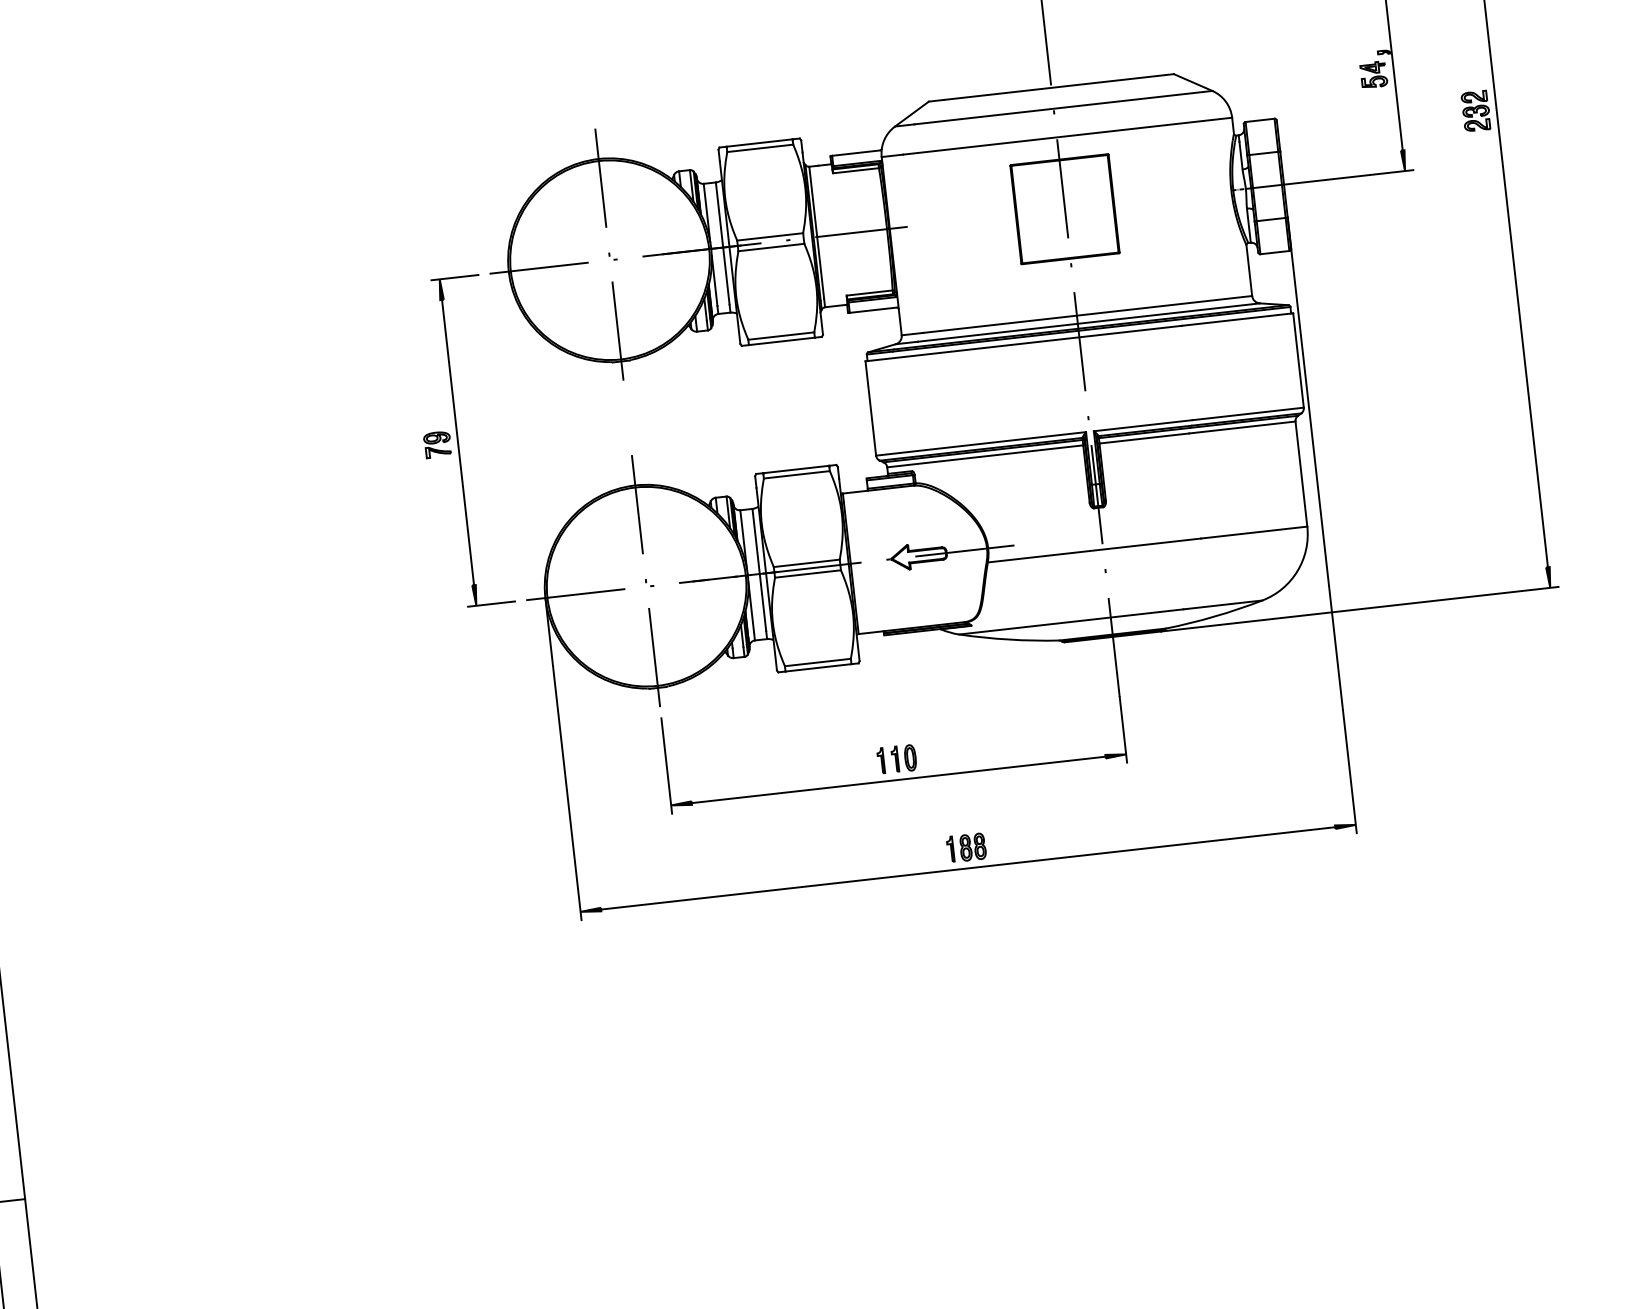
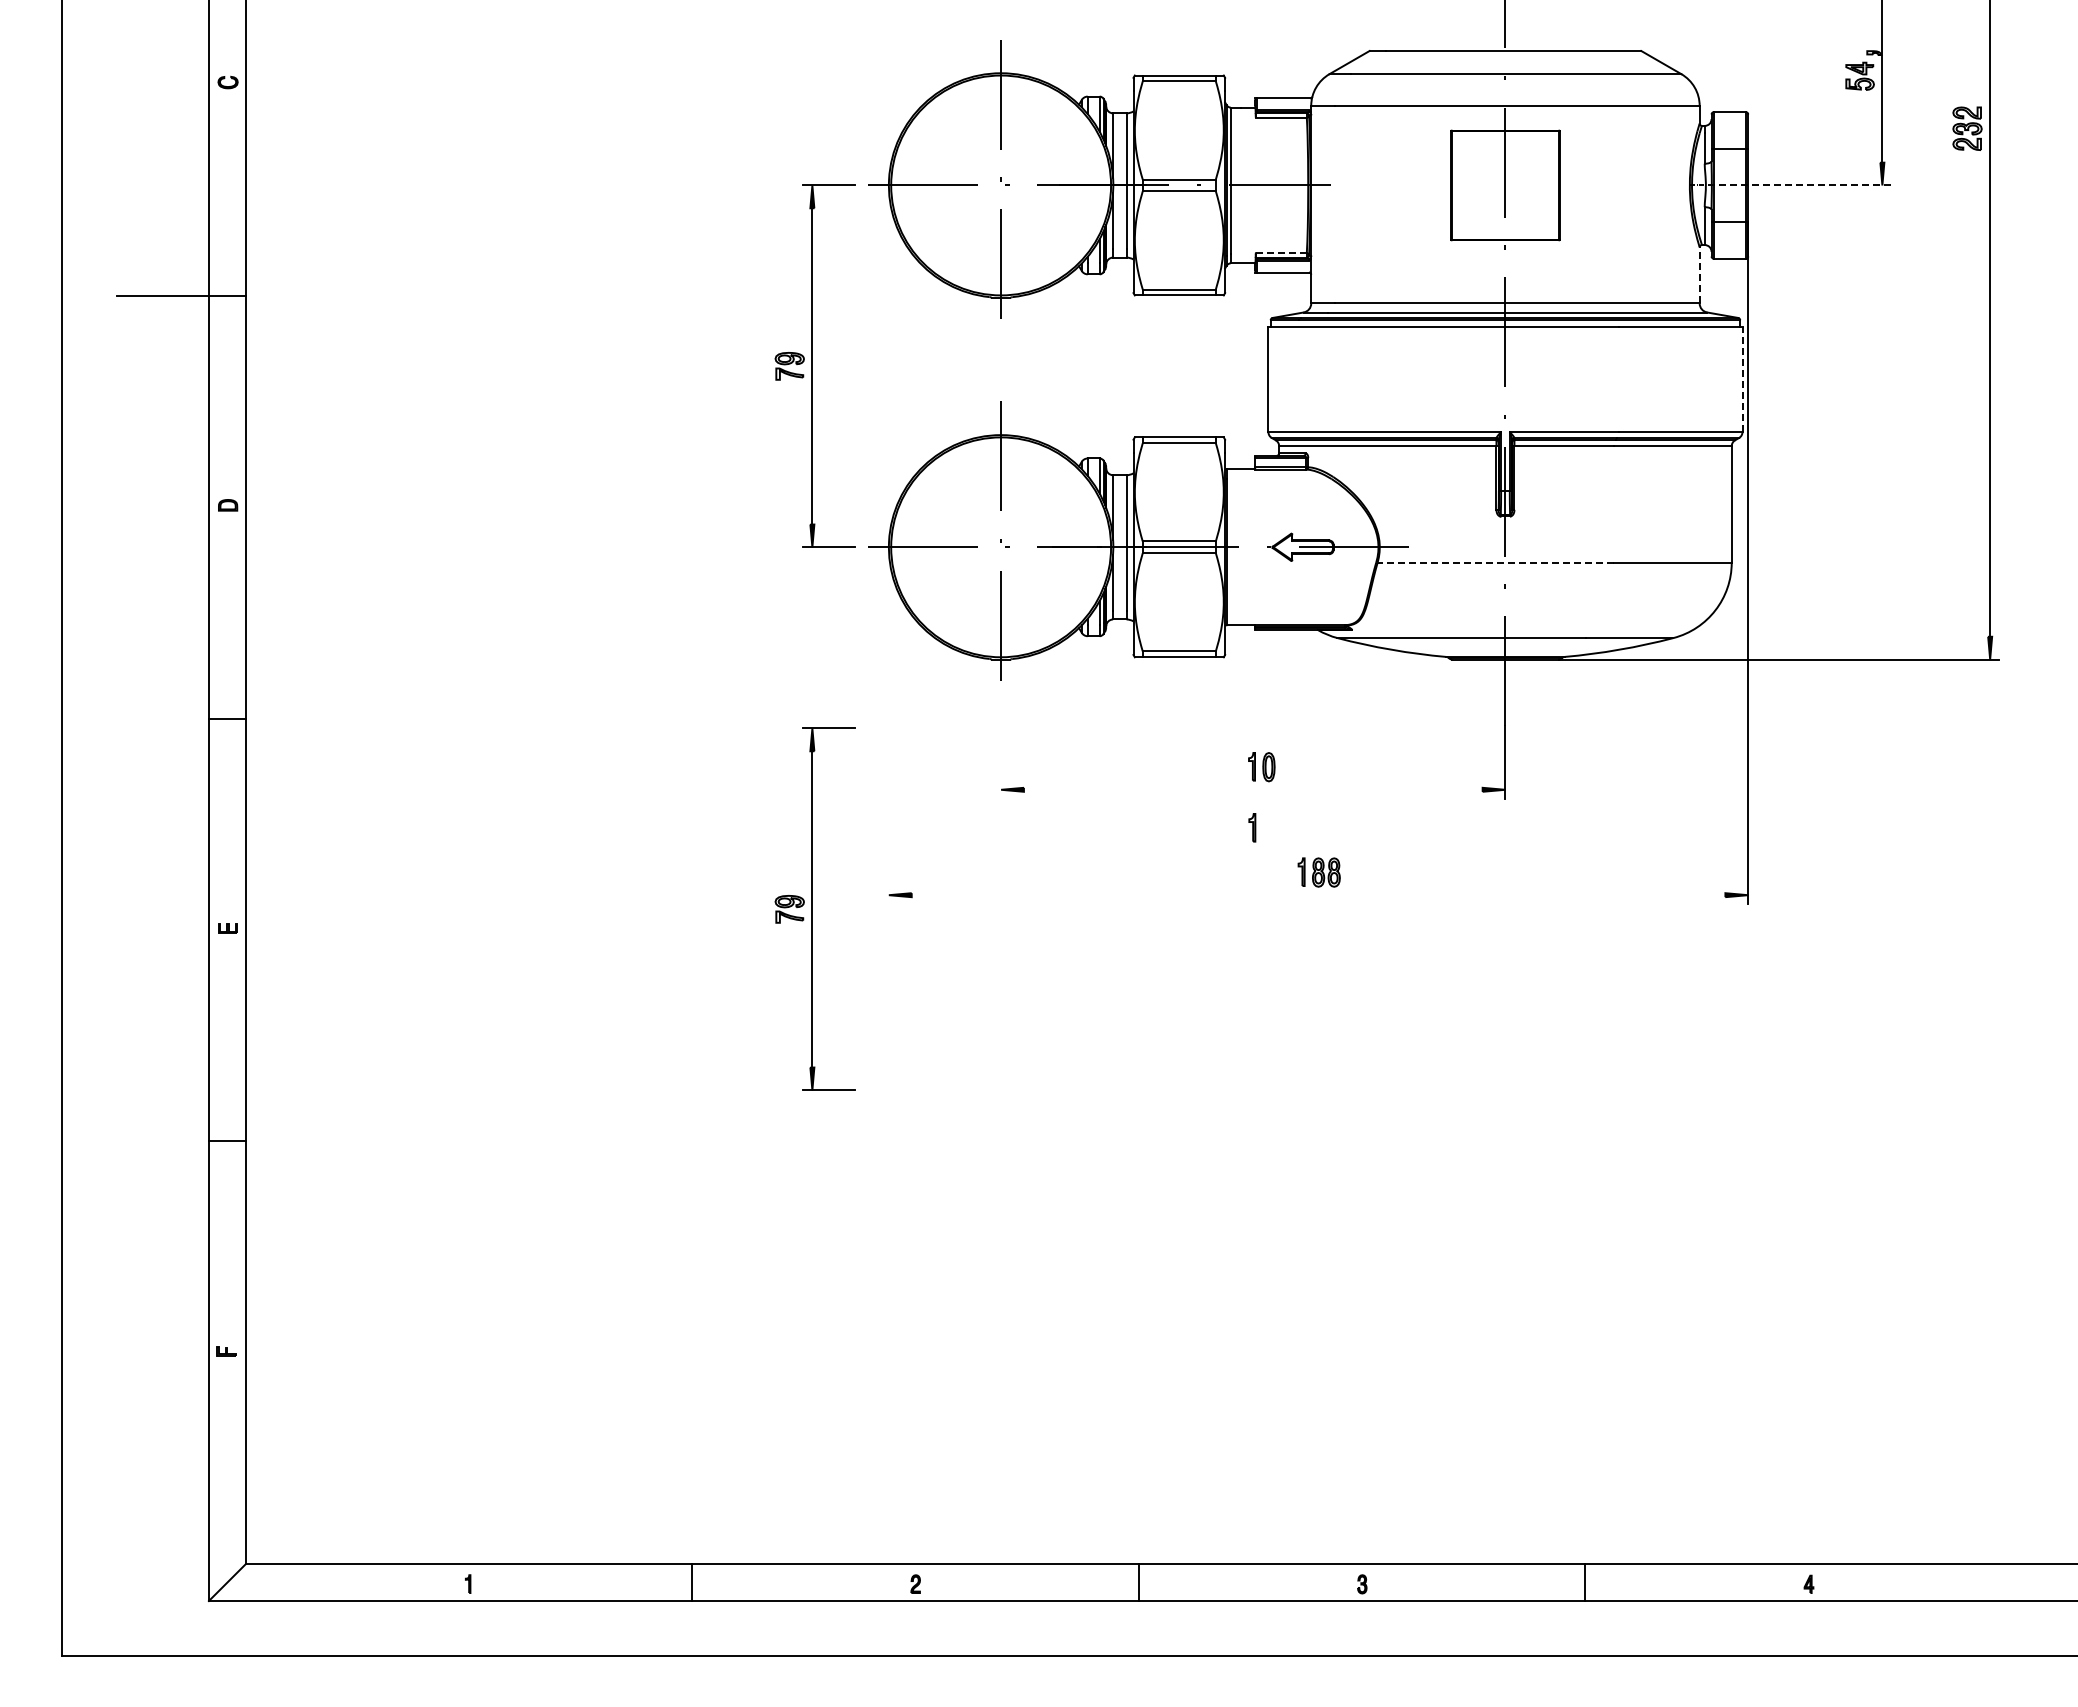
line: (1331, 179) -> (1800, 185), solid -> dashed
line: (1249, 269) -> (1699, 274), solid -> dashed
line: (869, 293) -> (1281, 253), solid -> dashed
line: (1298, 360) -> (1742, 379), solid -> dashed
line: (1094, 550) -> (1495, 562), solid -> dashed
line: (563, 758) -> (888, 725), removed
part: (881, 760) -> (1252, 827), moved
line: (667, 765) -> (1001, 745), removed
line: (897, 779) -> (1252, 789), removed
line: (968, 868) -> (1318, 895), removed
part: (514, 931) -> (814, 908), added

